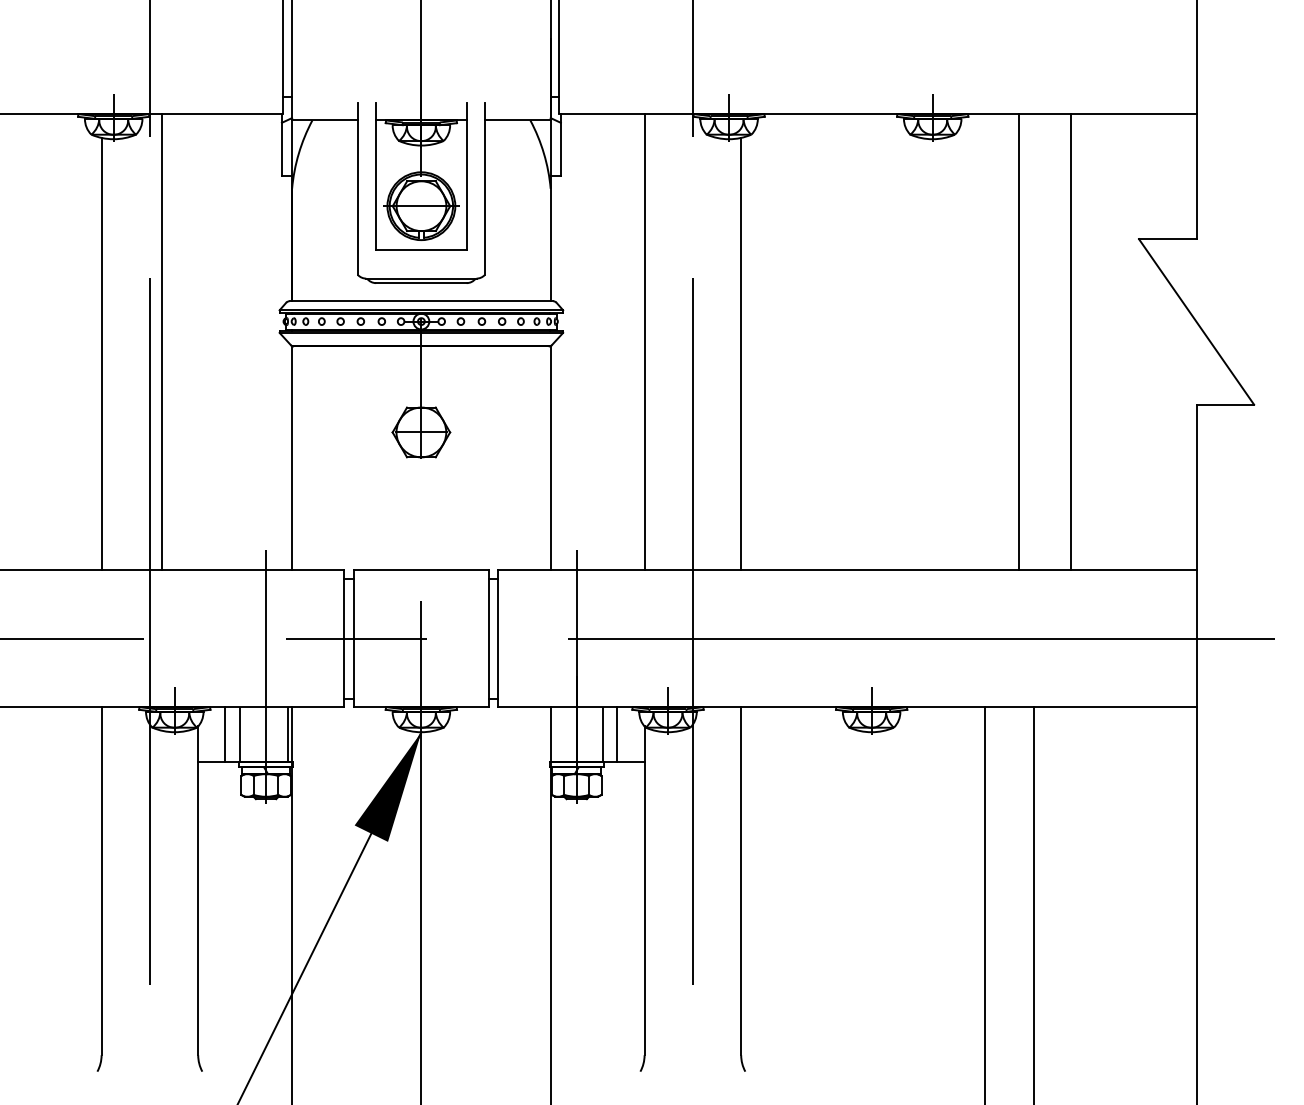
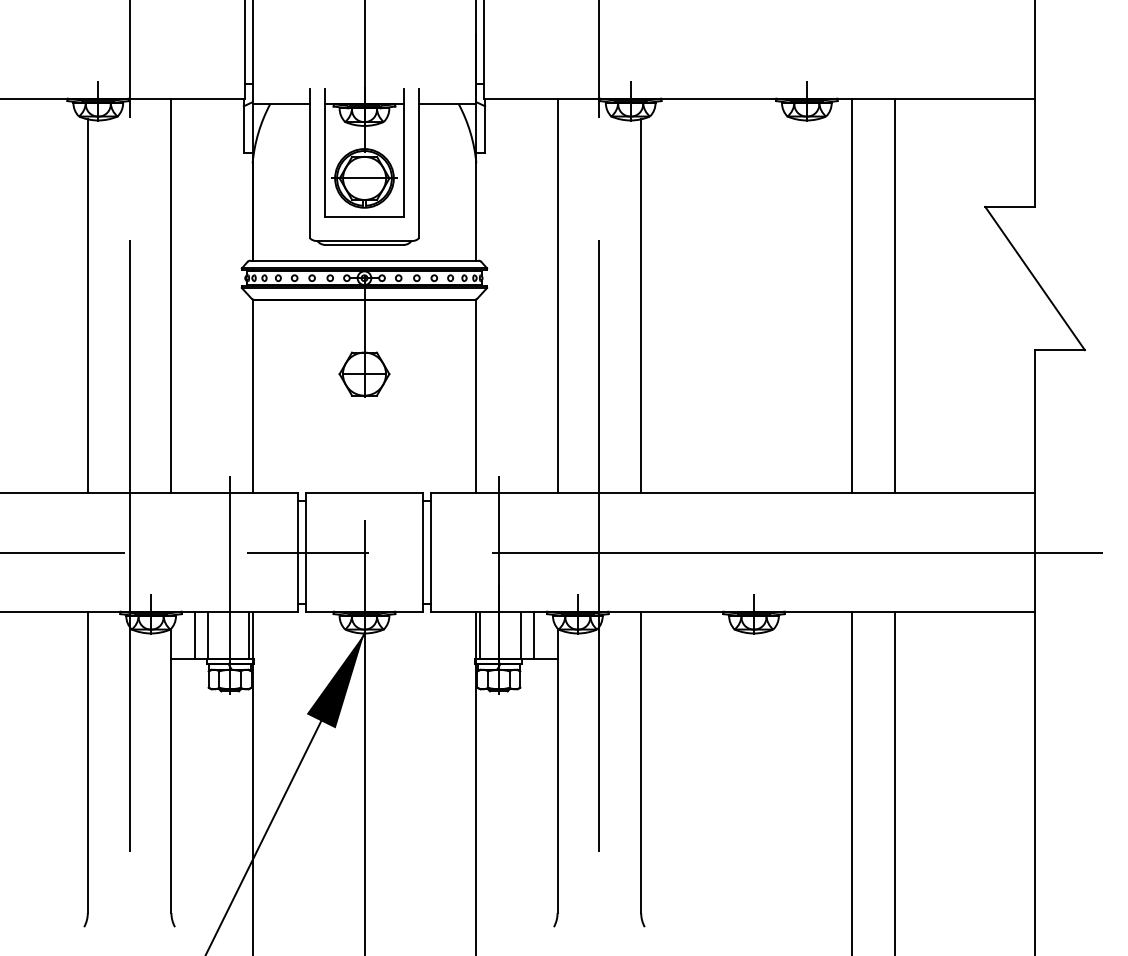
line: (162, 341) -> (171, 295), moved
line: (1018, 341) -> (852, 295), moved
line: (1071, 341) -> (894, 295), moved
line: (555, 734) -> (480, 635), added

